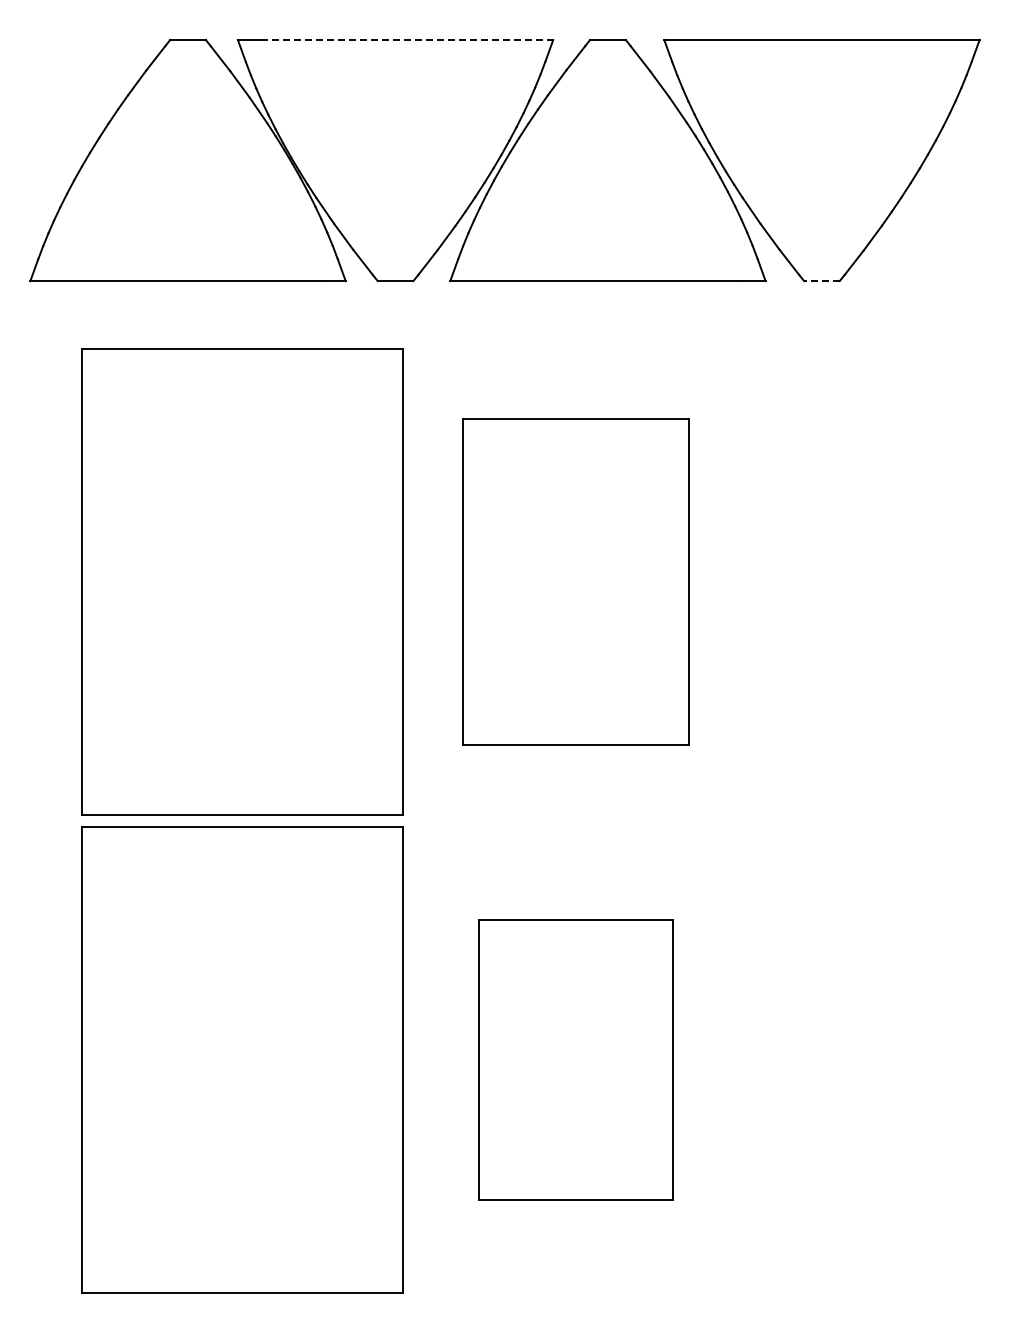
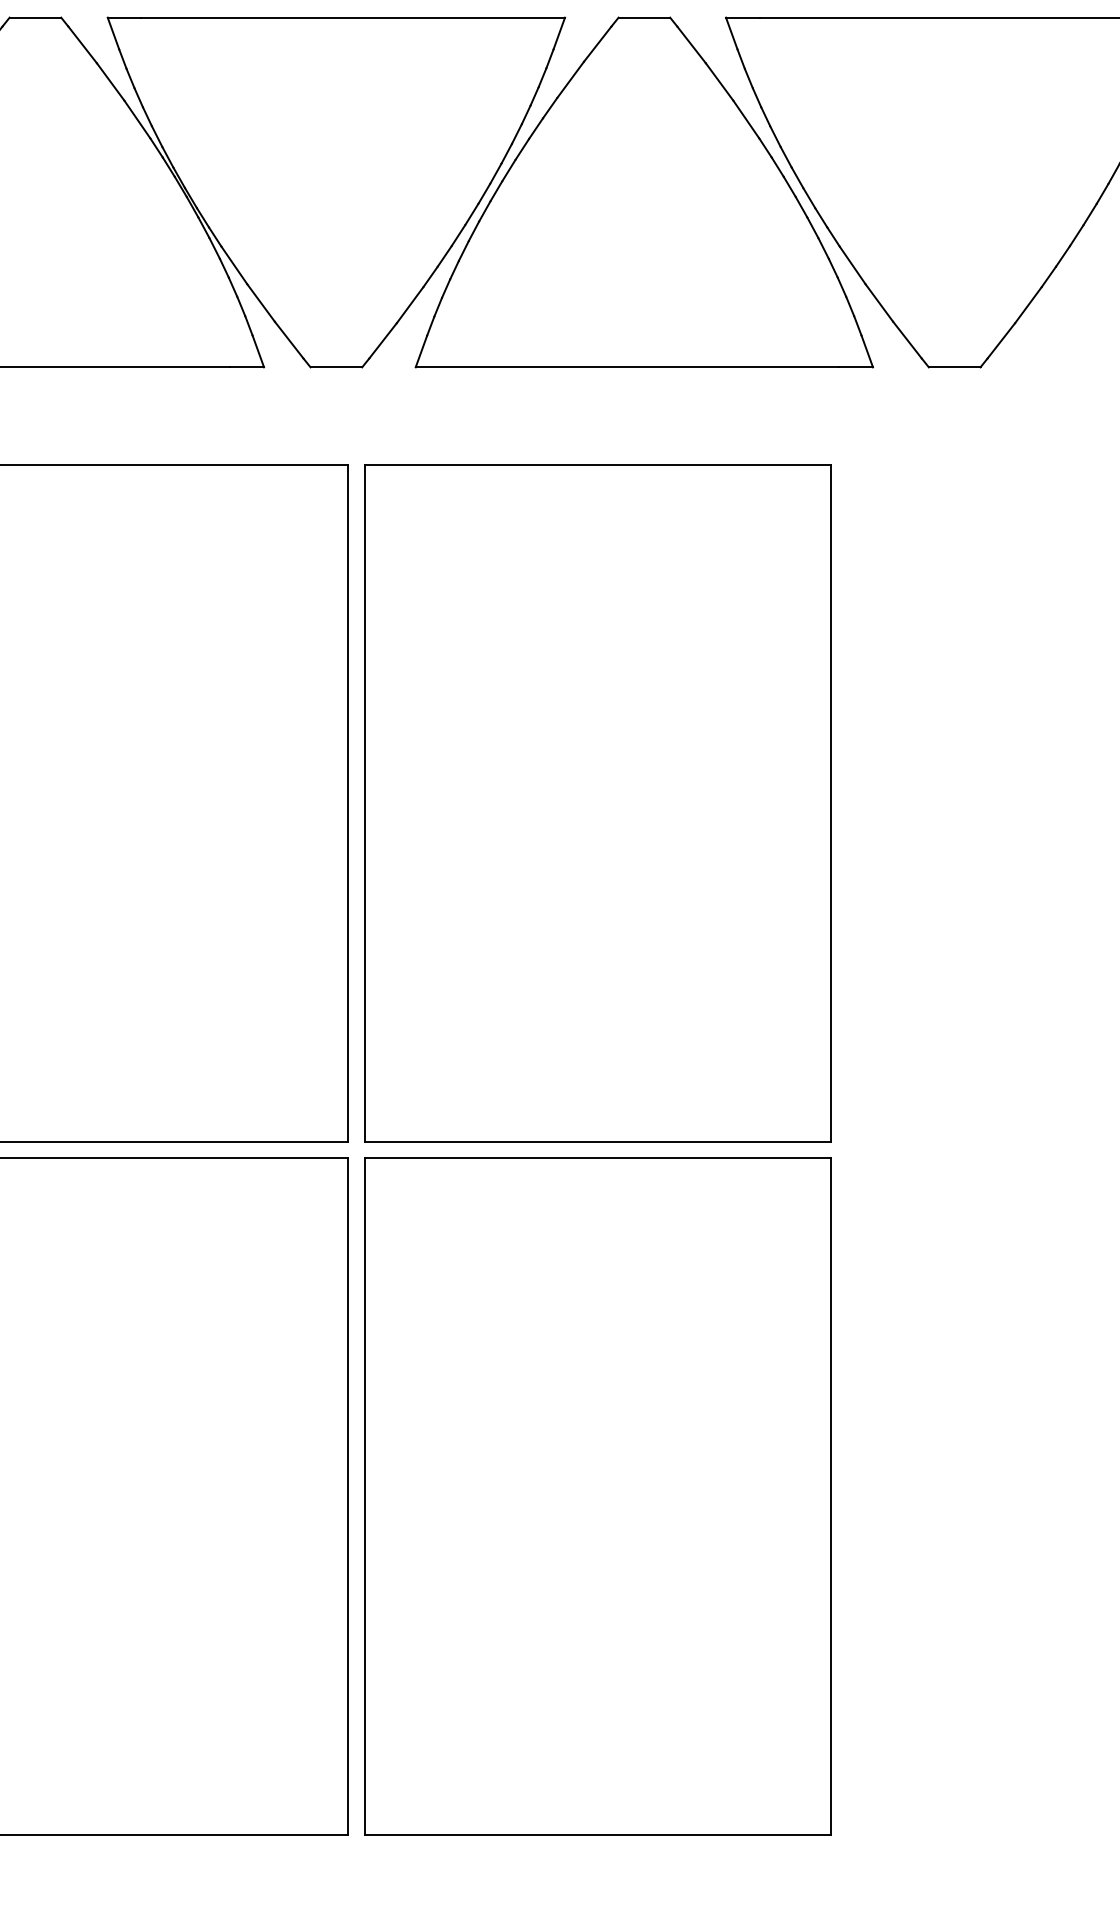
line: (407, 39) -> (353, 16), dashed -> solid
line: (821, 281) -> (954, 367), dashed -> solid
part: (575, 581) -> (597, 802), size x1.43
part: (575, 1059) -> (597, 1496), size x1.67

